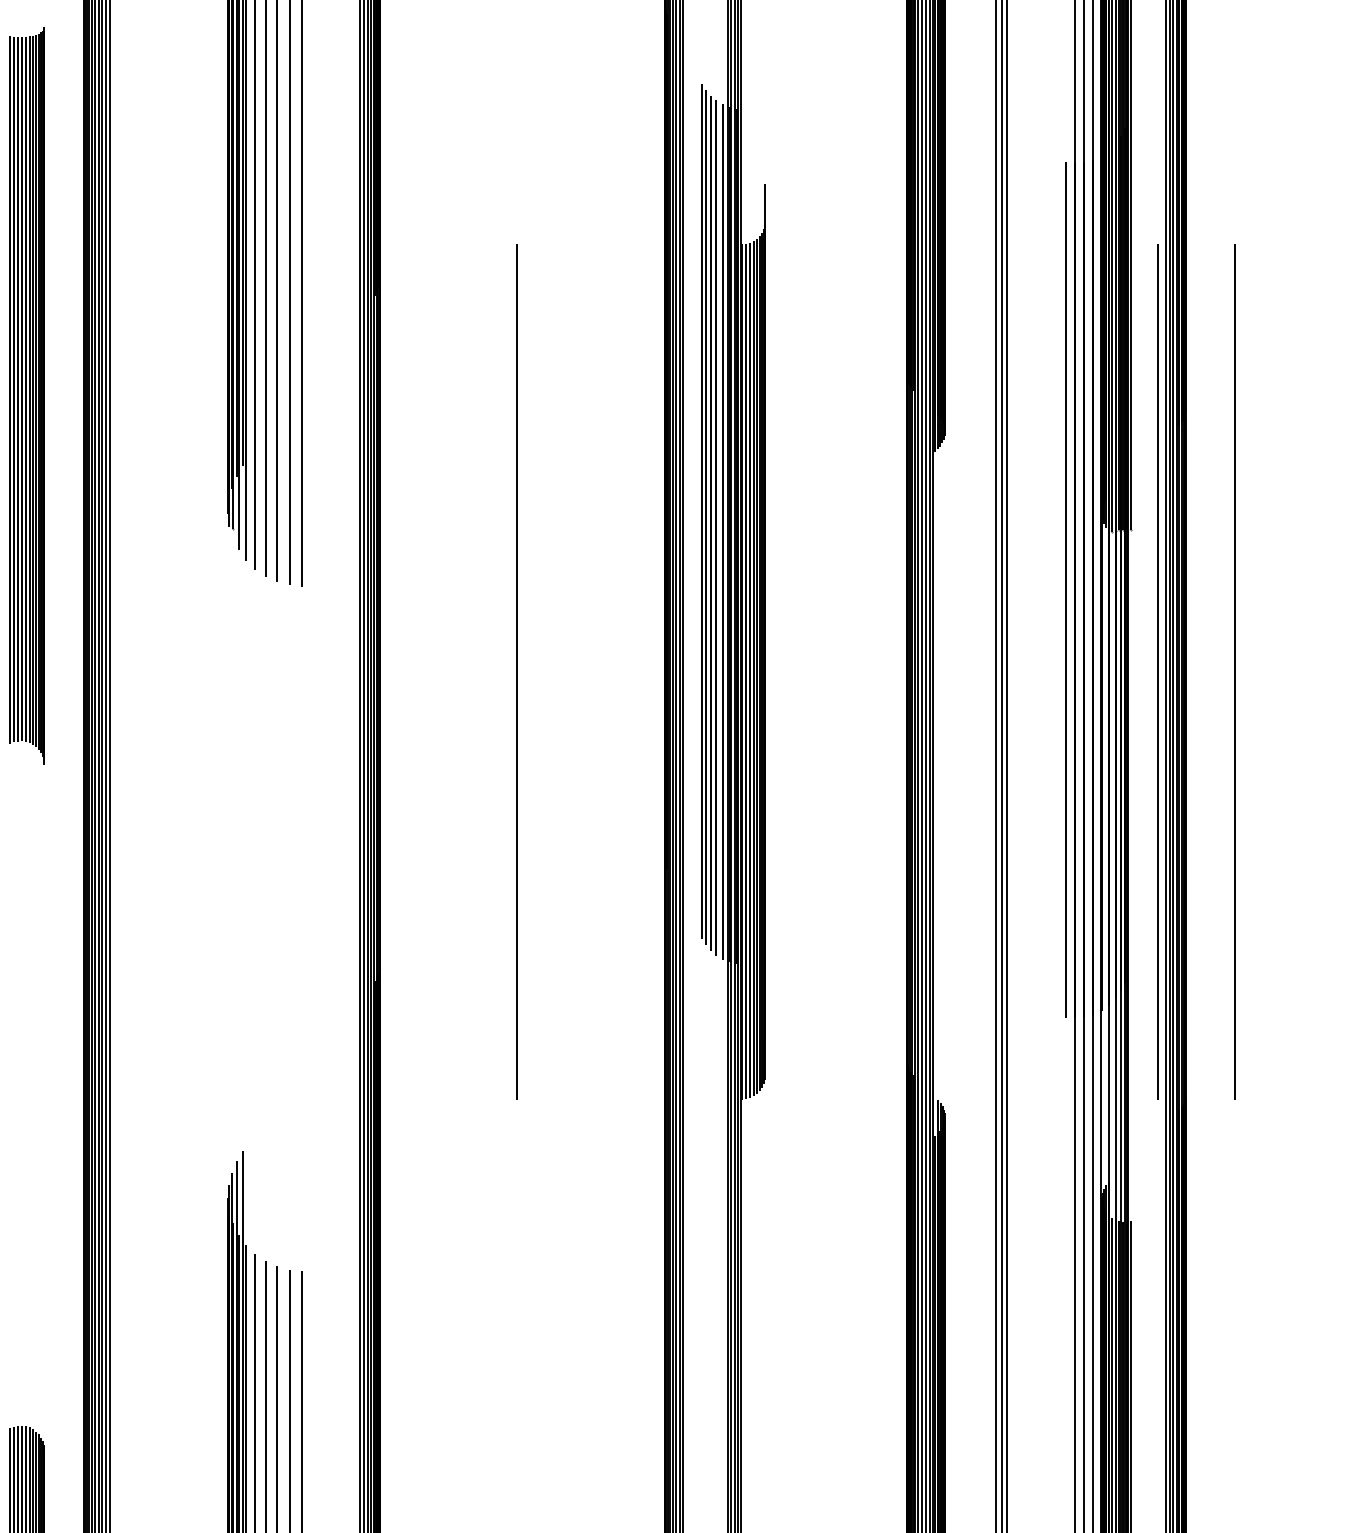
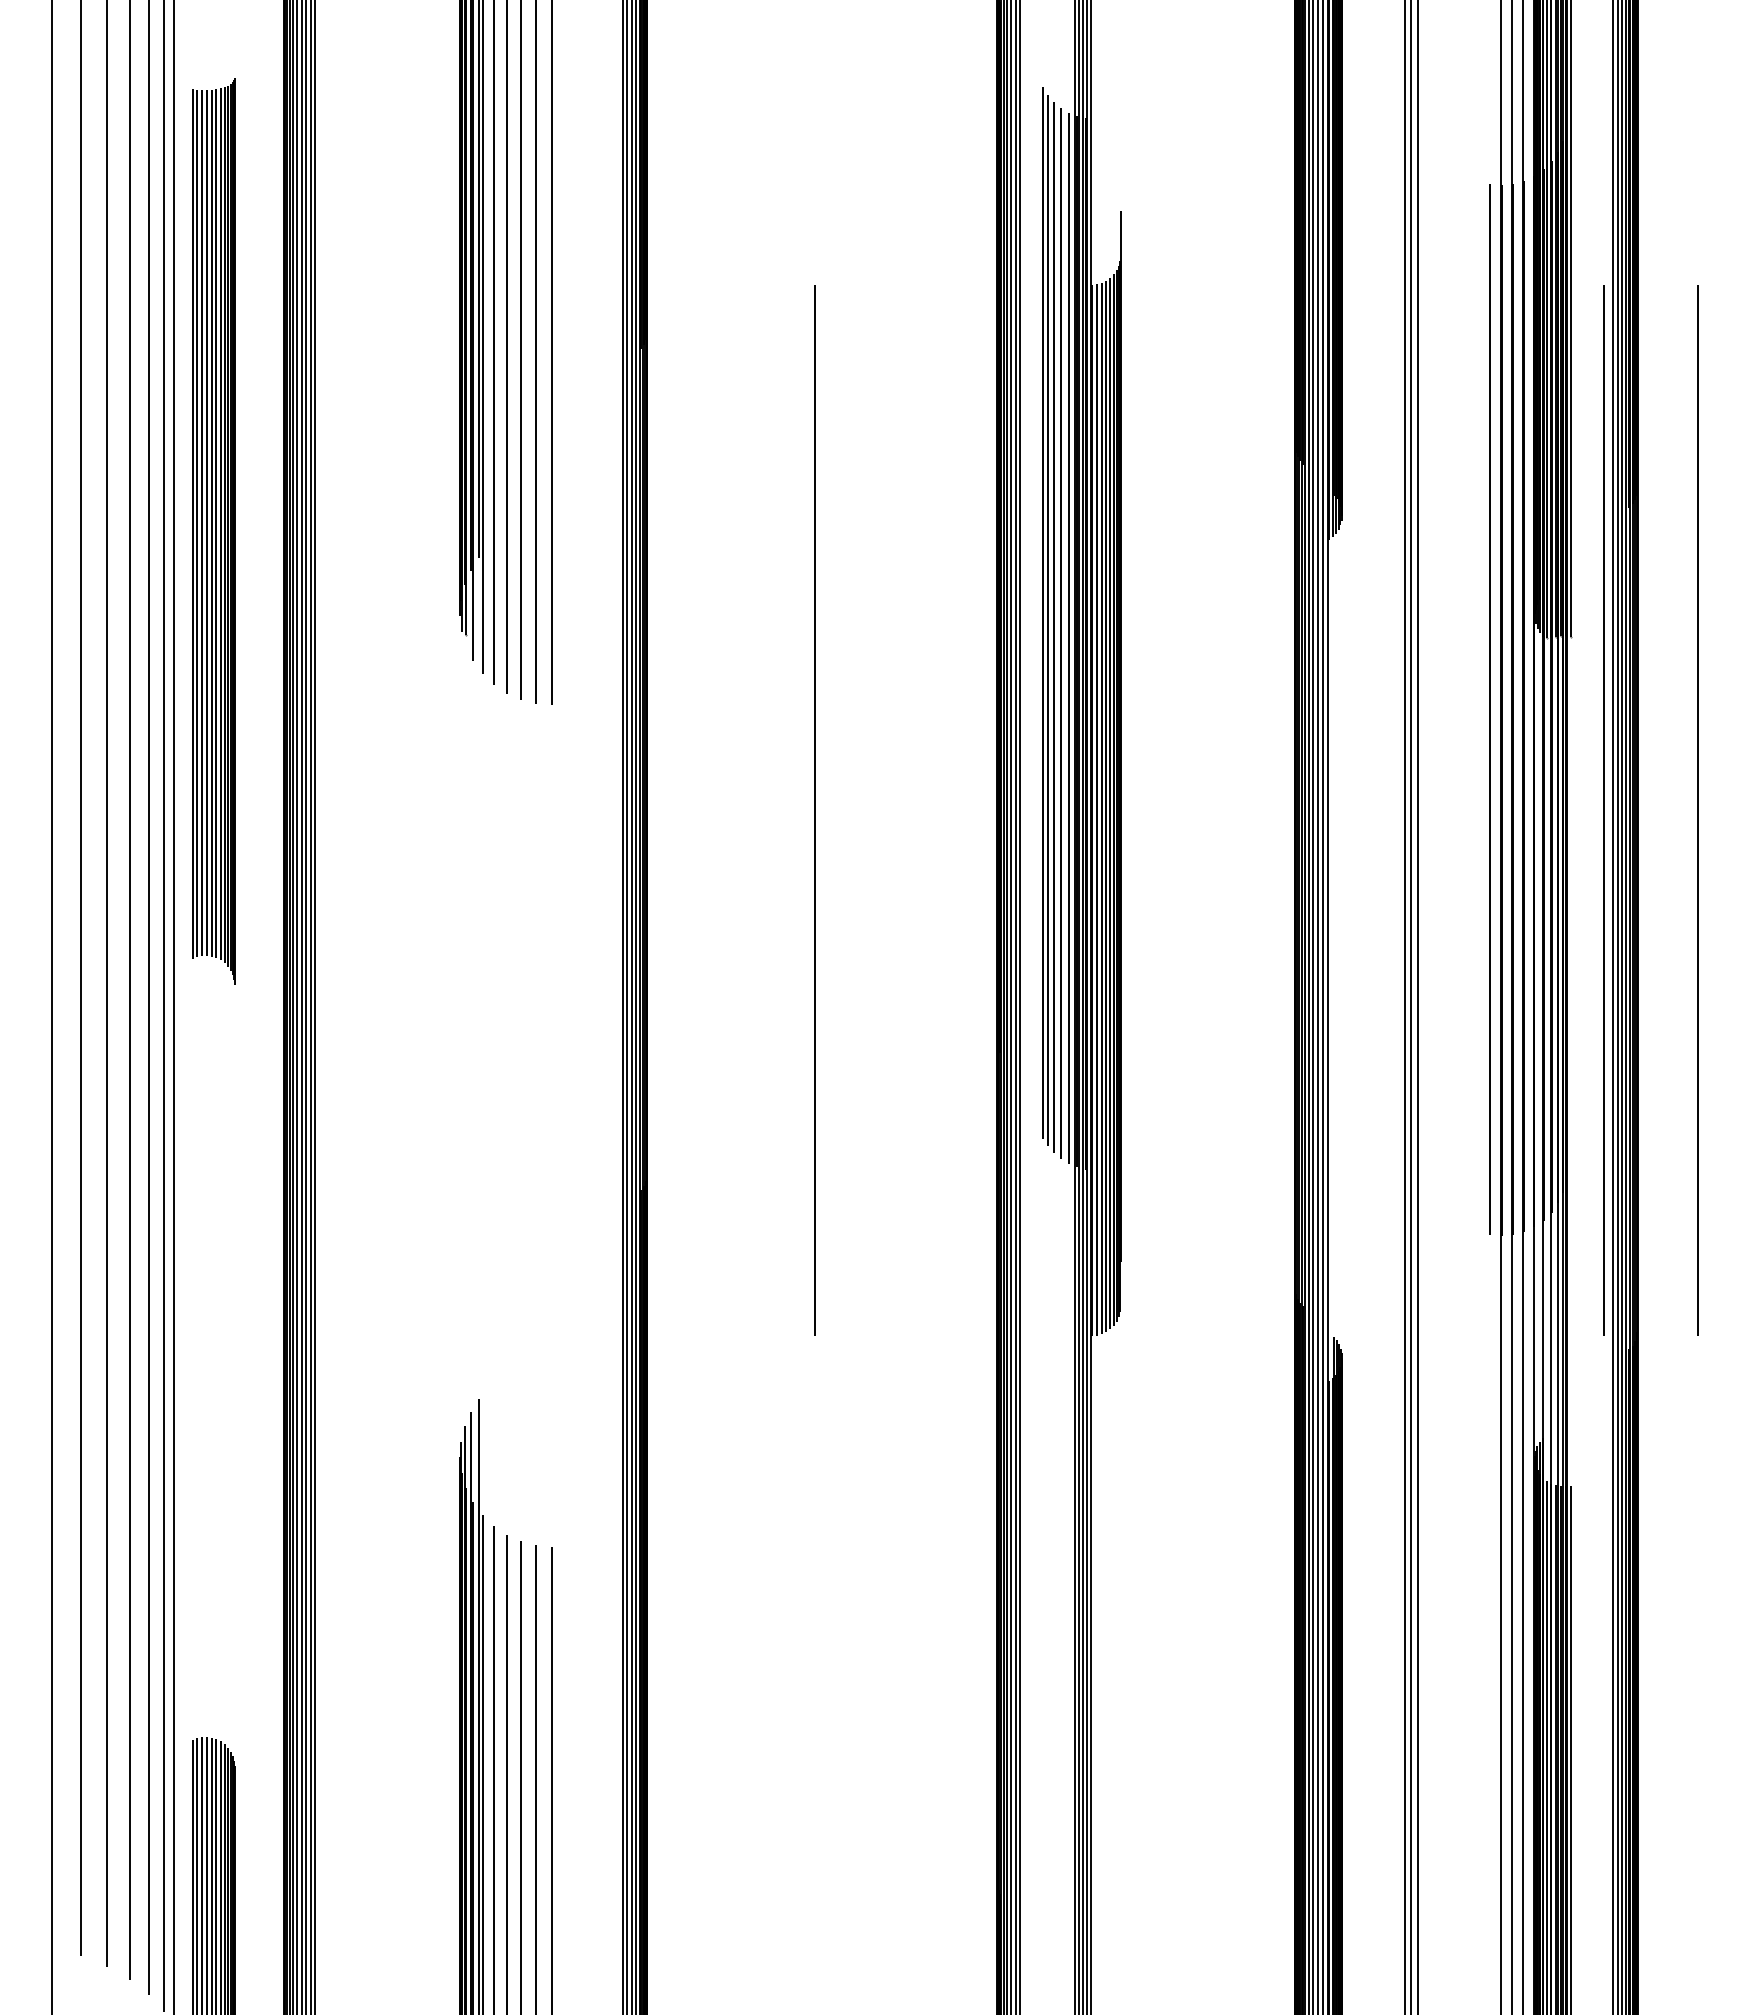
part: (27, 396) -> (213, 531), moved

